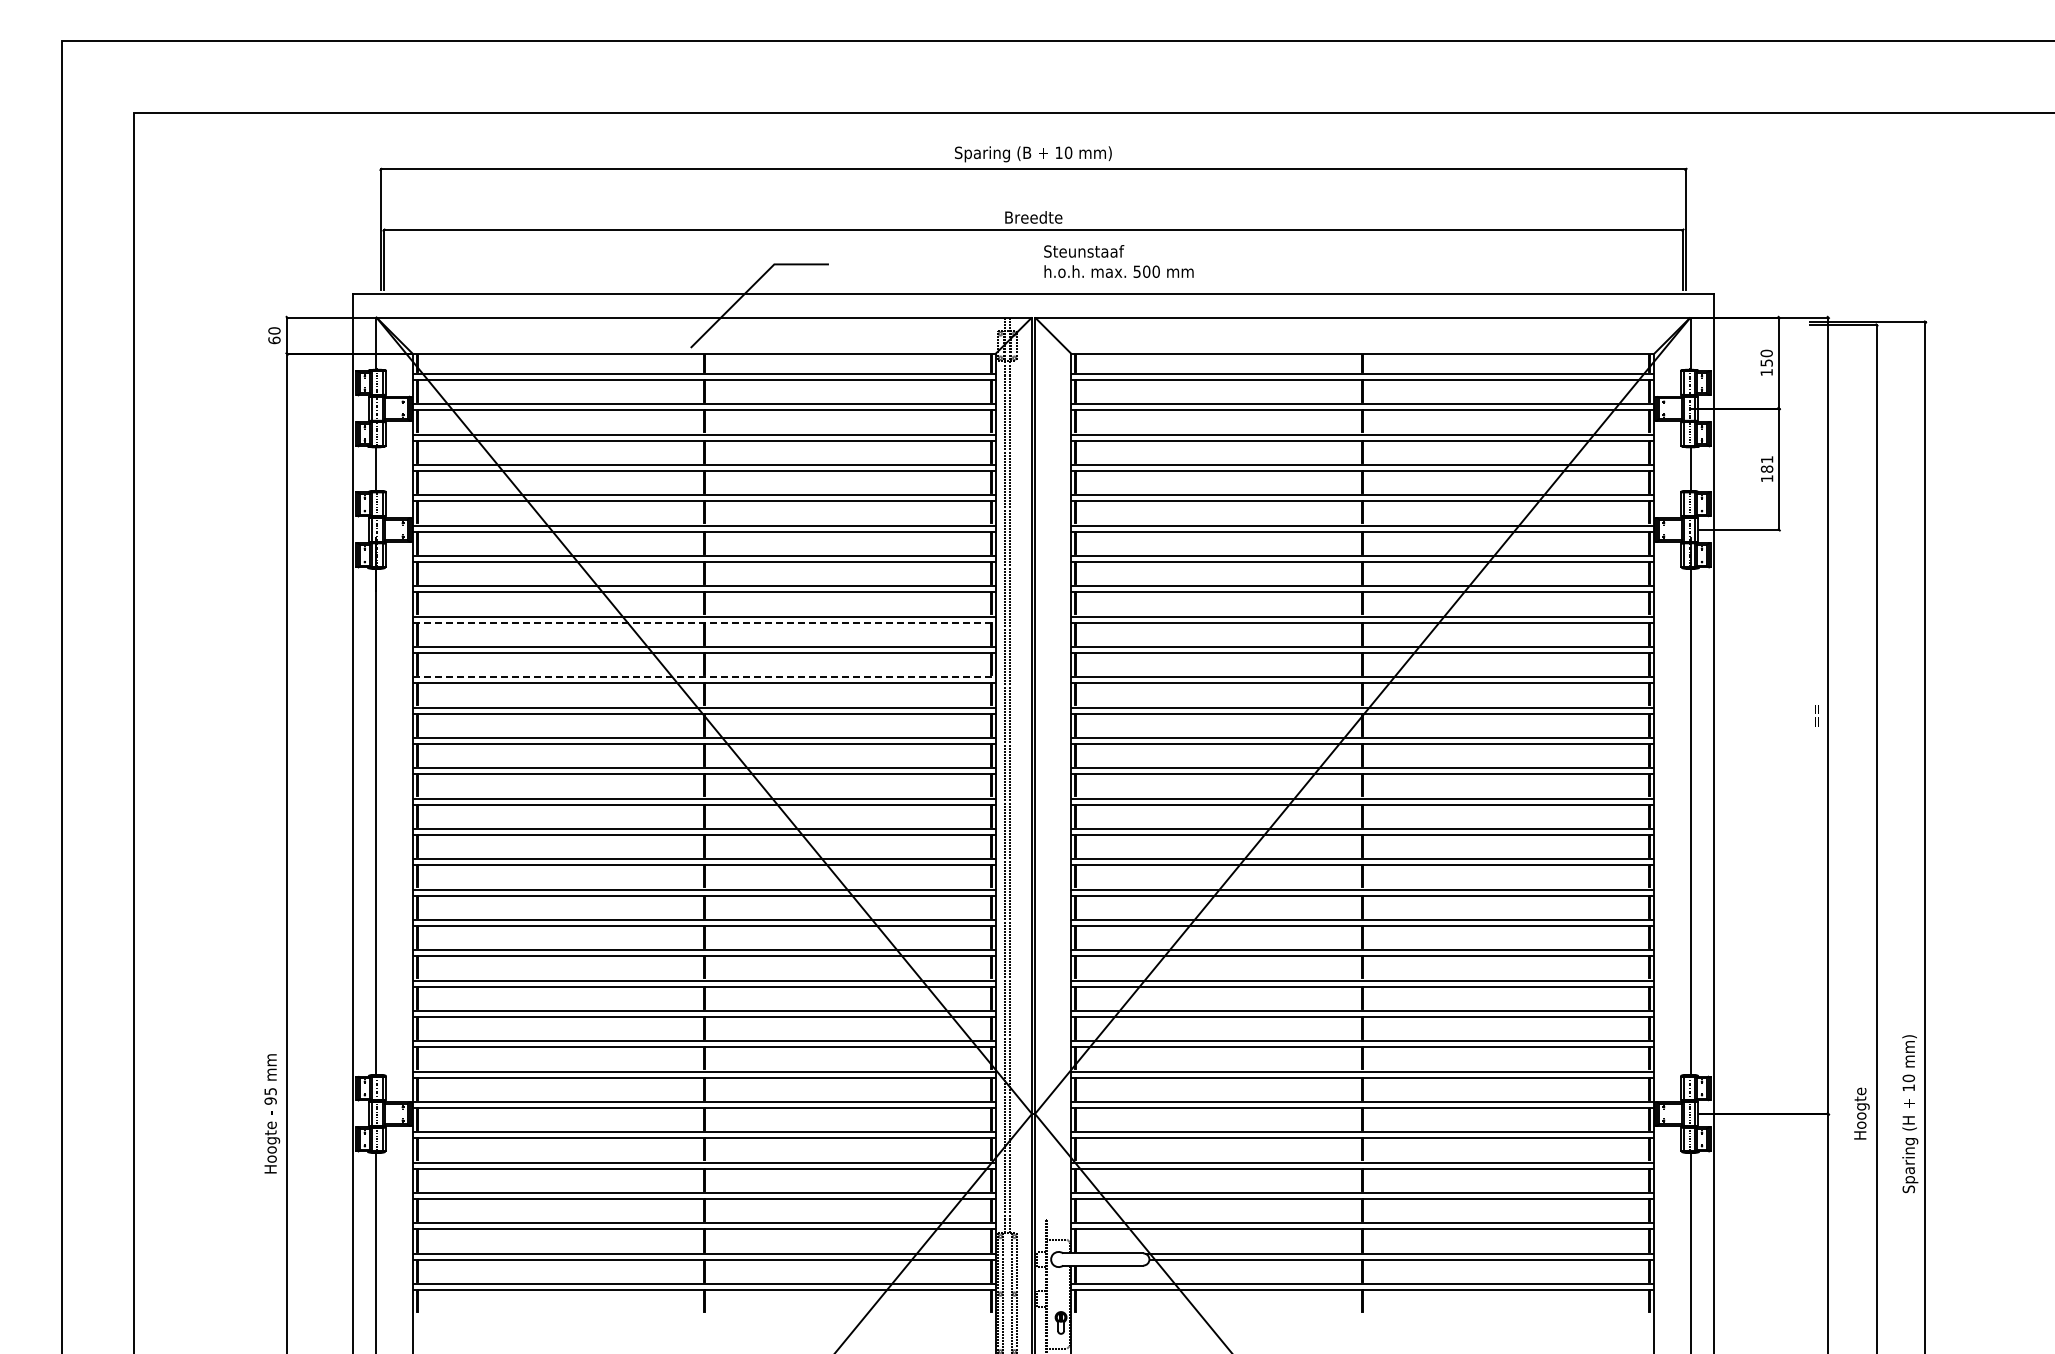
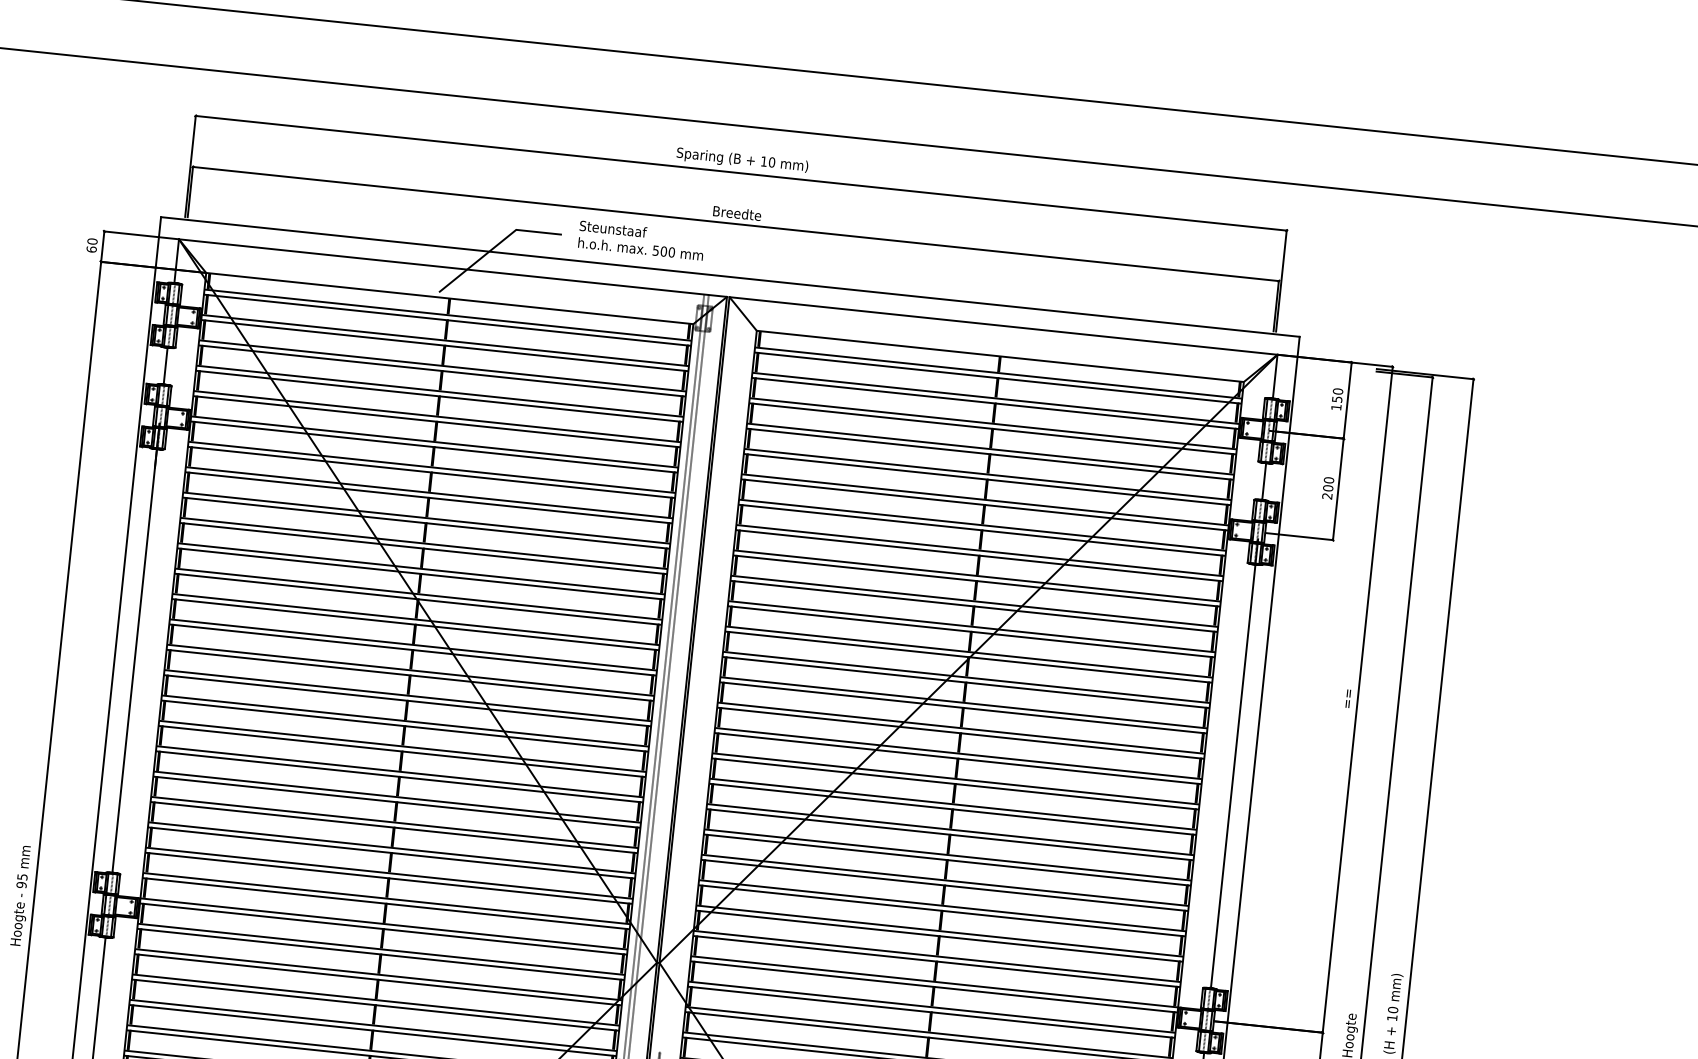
text: (1118, 261) -> (641, 240), moved
text: (1766, 469) -> (1327, 488), 181 -> 200
line: (704, 622) -> (426, 523), dashed -> solid
line: (704, 677) -> (421, 569), dashed -> solid

